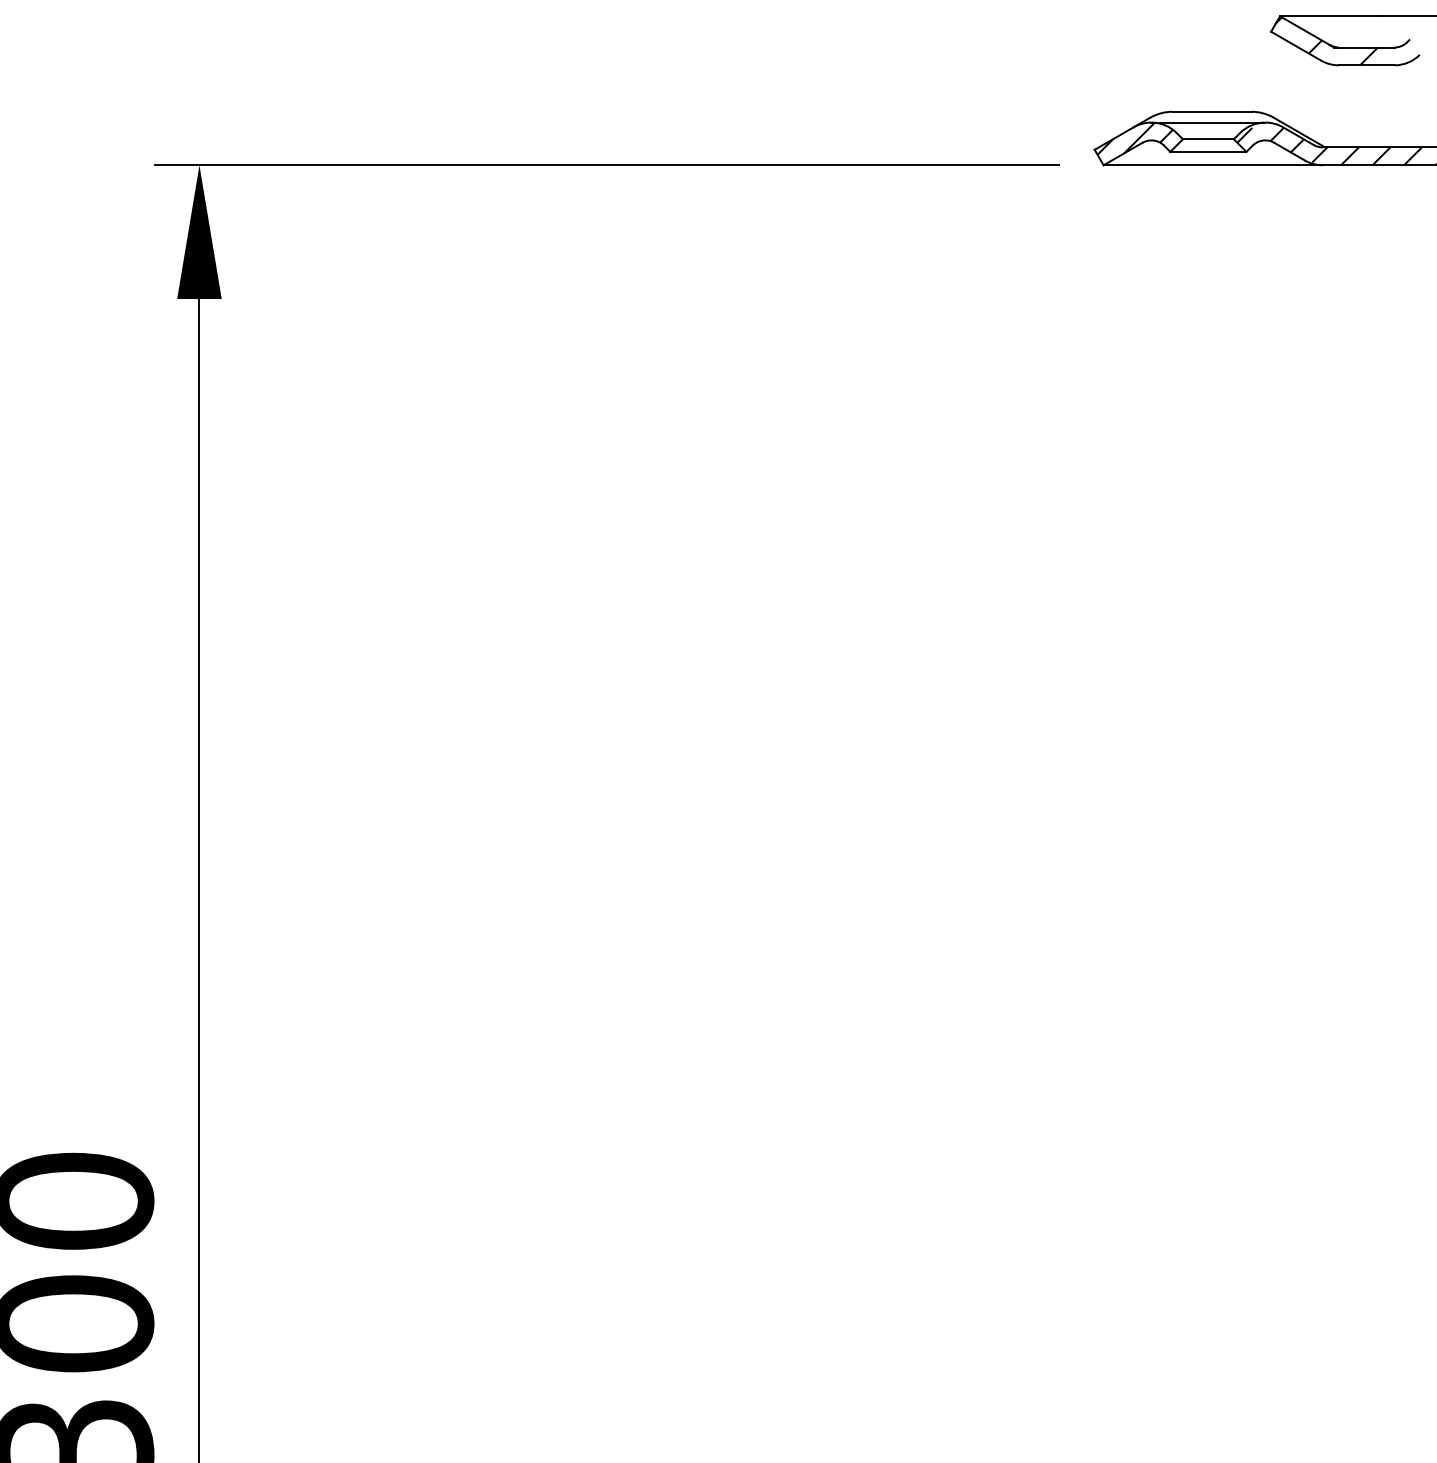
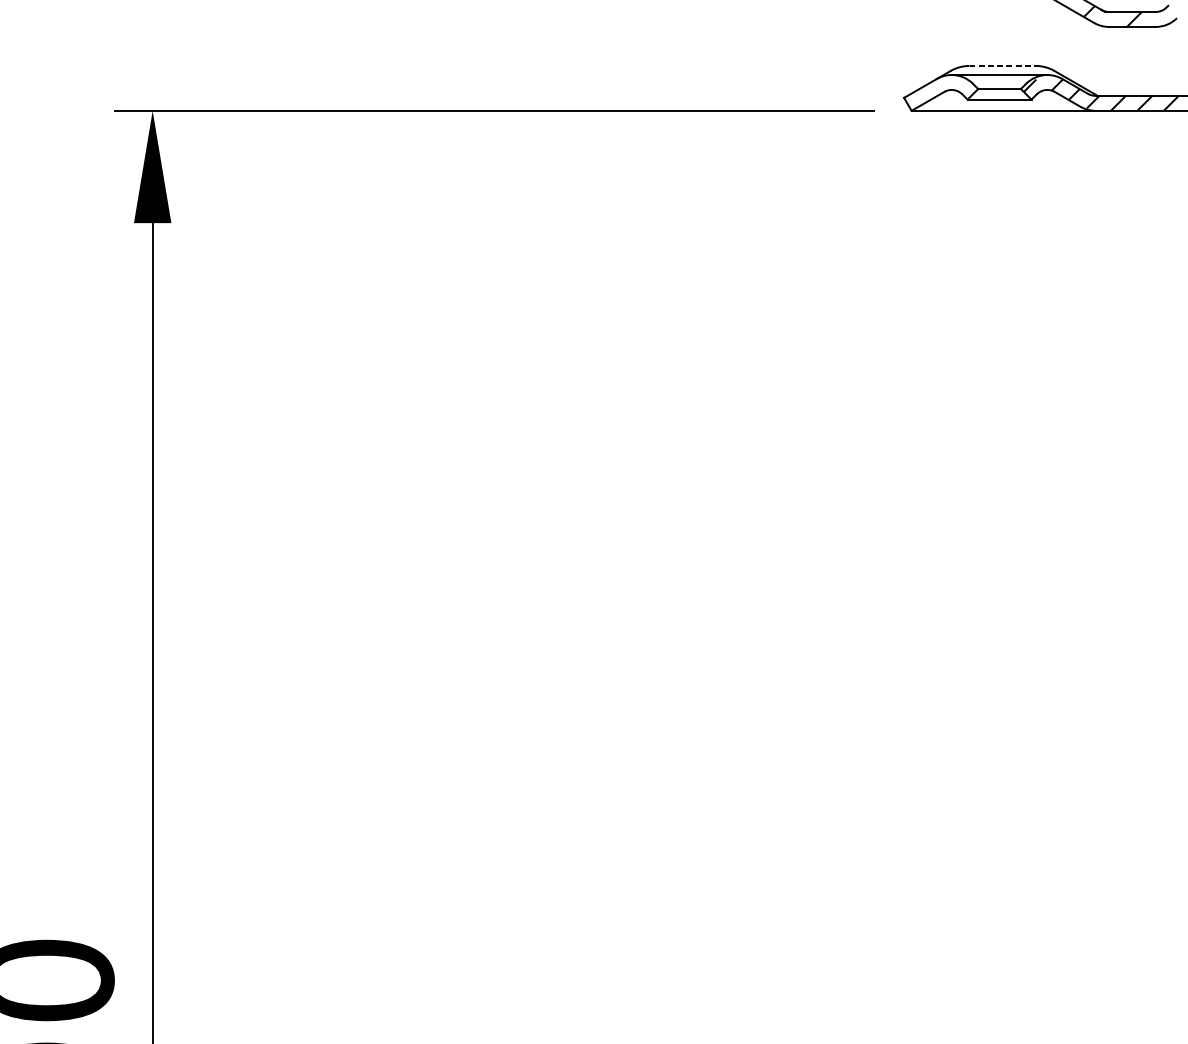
line: (1212, 111) -> (1003, 65), solid -> dashed
hatch: (1135, 138) -> (938, 88), removed

